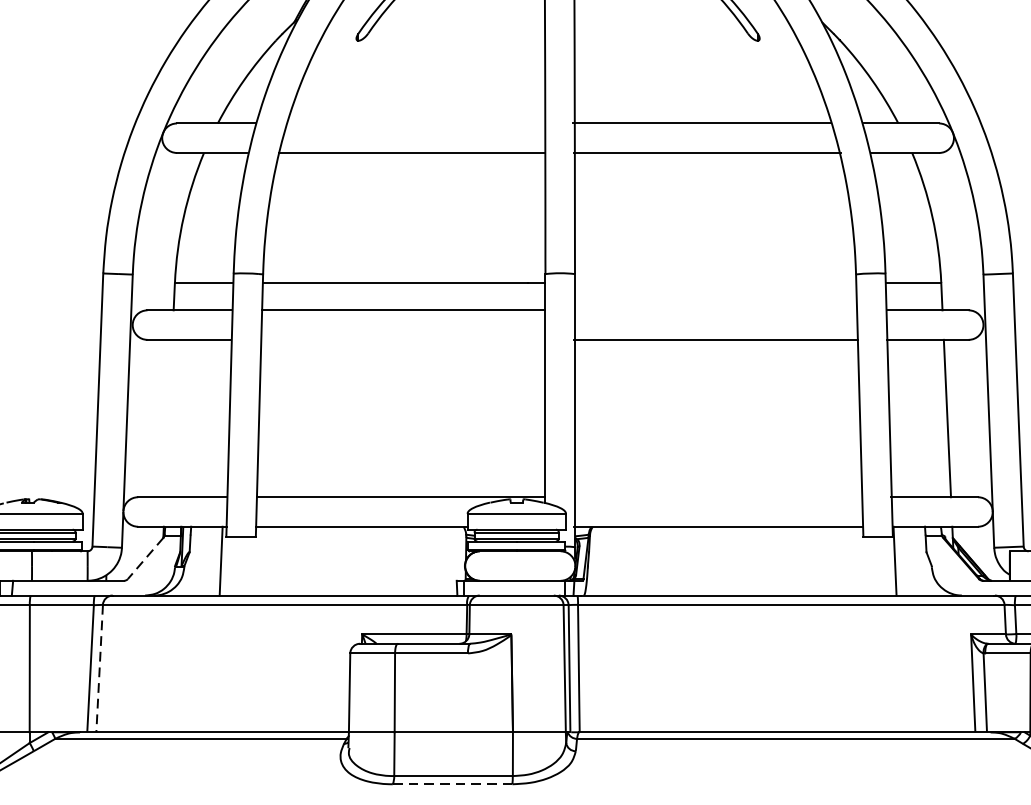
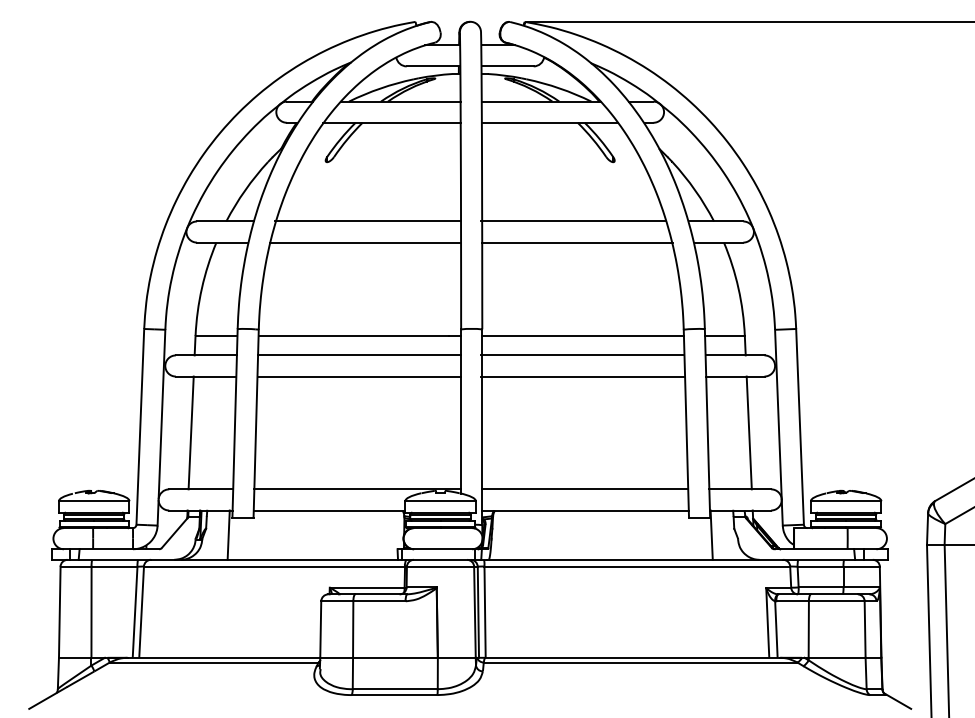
line: (414, 123) -> (367, 221), added
line: (714, 282) -> (582, 335), added
line: (714, 310) -> (582, 355), added
line: (403, 339) -> (359, 376), added
line: (167, 417) -> (190, 432), added
line: (718, 497) -> (585, 489), added
line: (145, 558) -> (174, 533), dashed -> solid
line: (99, 669) -> (141, 612), dashed -> solid
line: (452, 784) -> (394, 695), dashed -> solid

